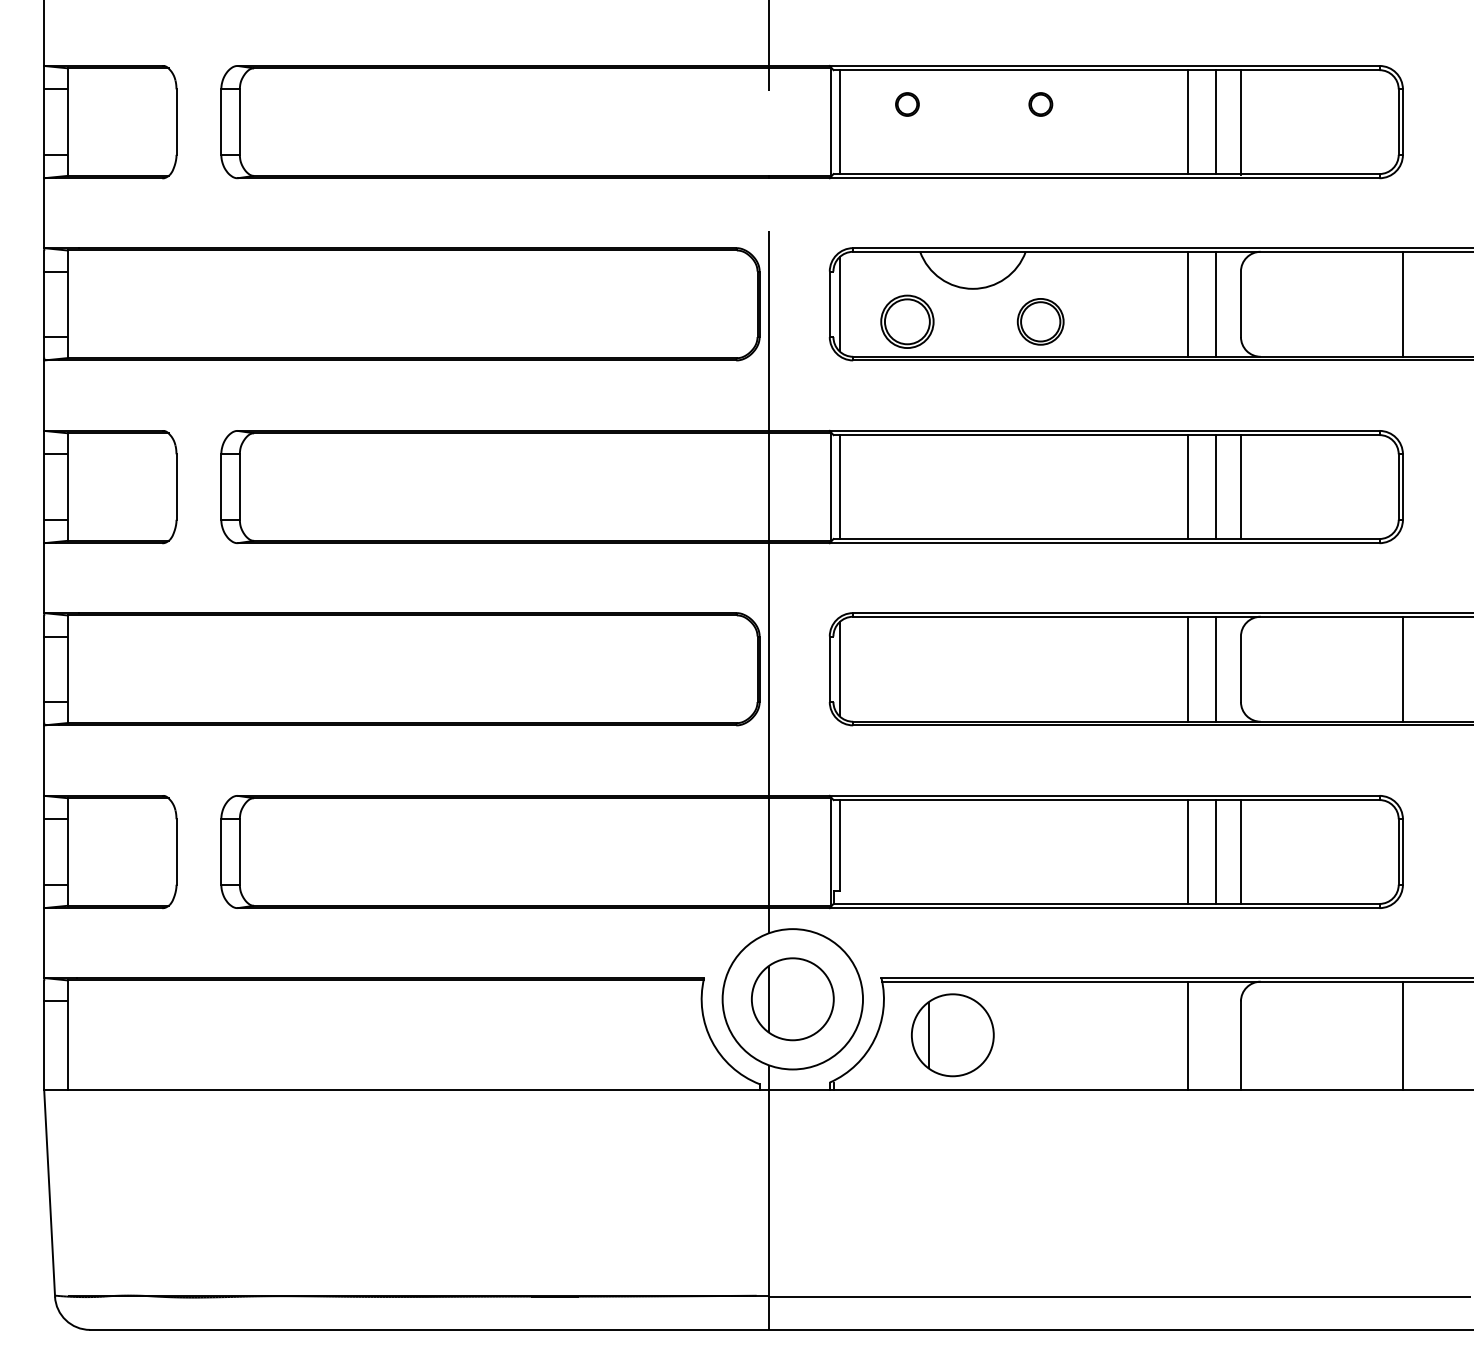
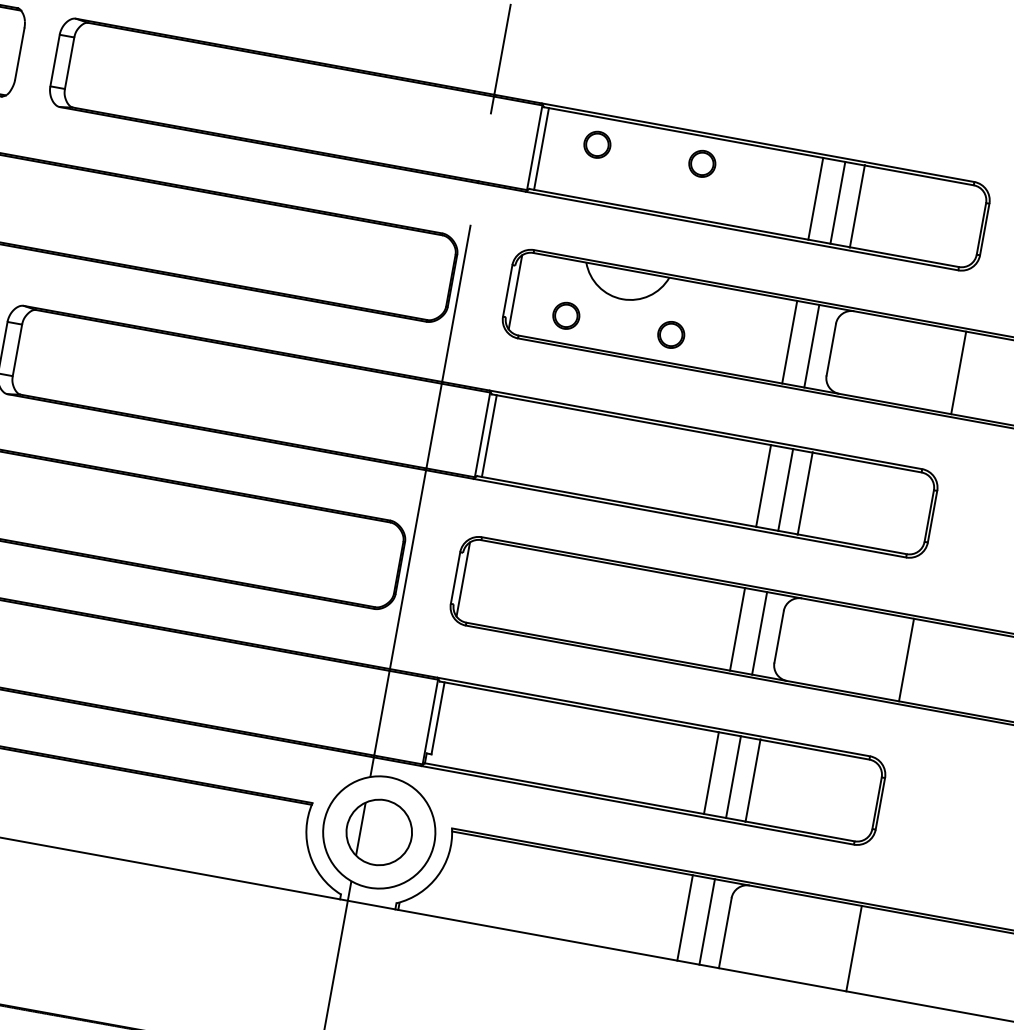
part: (907, 104) -> (597, 144), size x1.43
part: (1040, 104) -> (702, 163), size x1.43
part: (907, 321) -> (566, 315), size x0.62
part: (1040, 321) -> (671, 334), size x0.71
part: (952, 1035) -> (499, 883), removed
line: (1216, 1035) -> (707, 921), added

